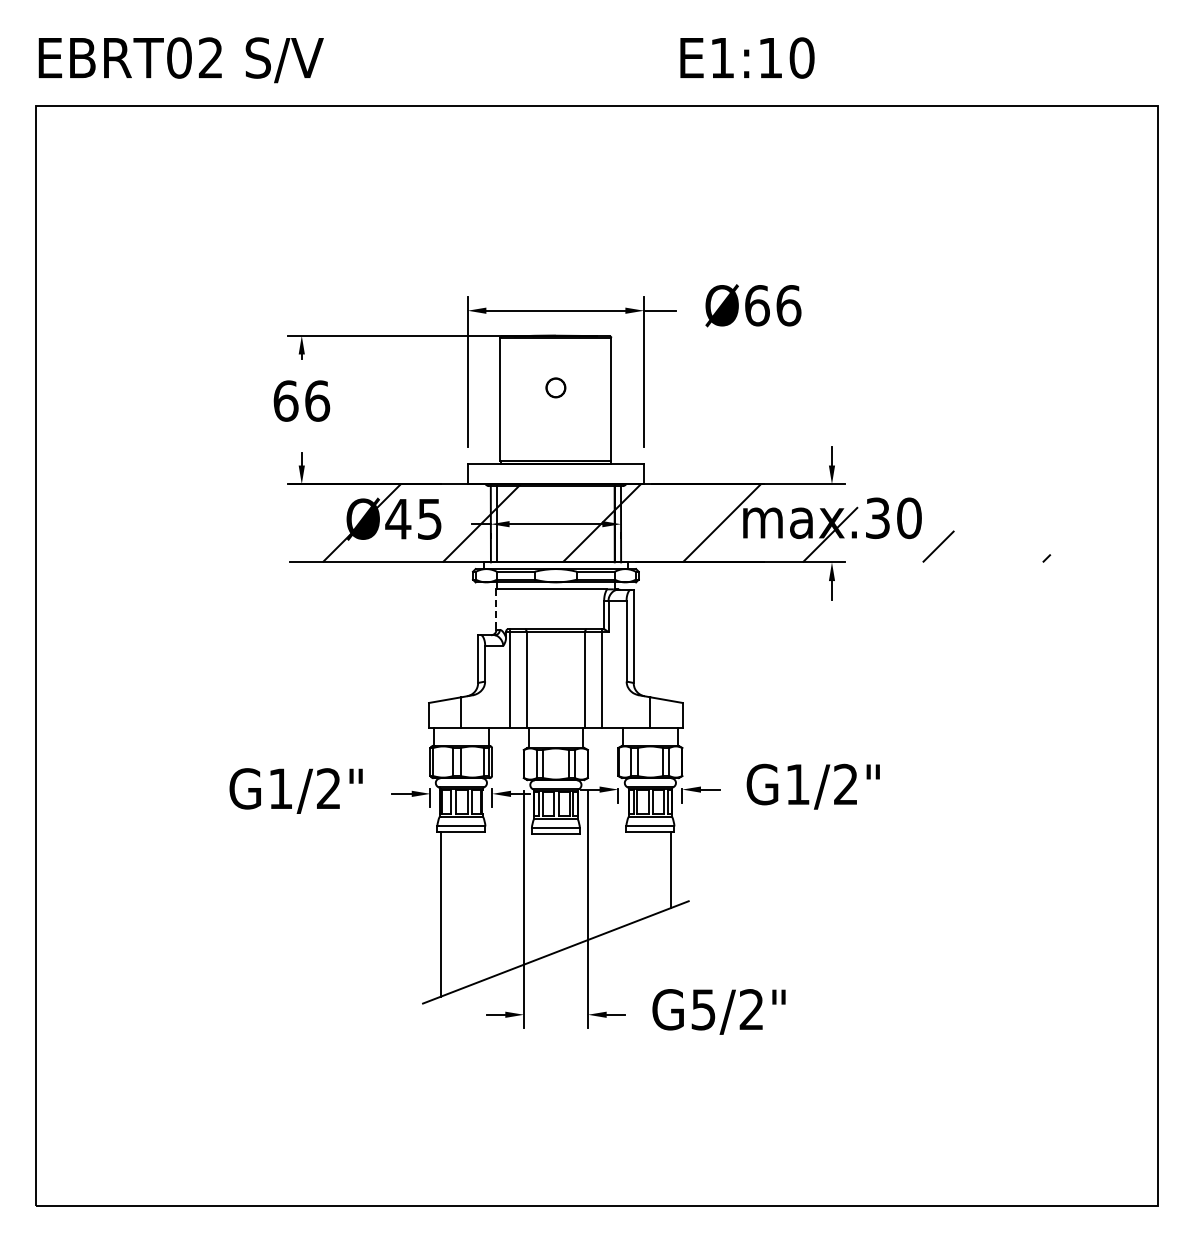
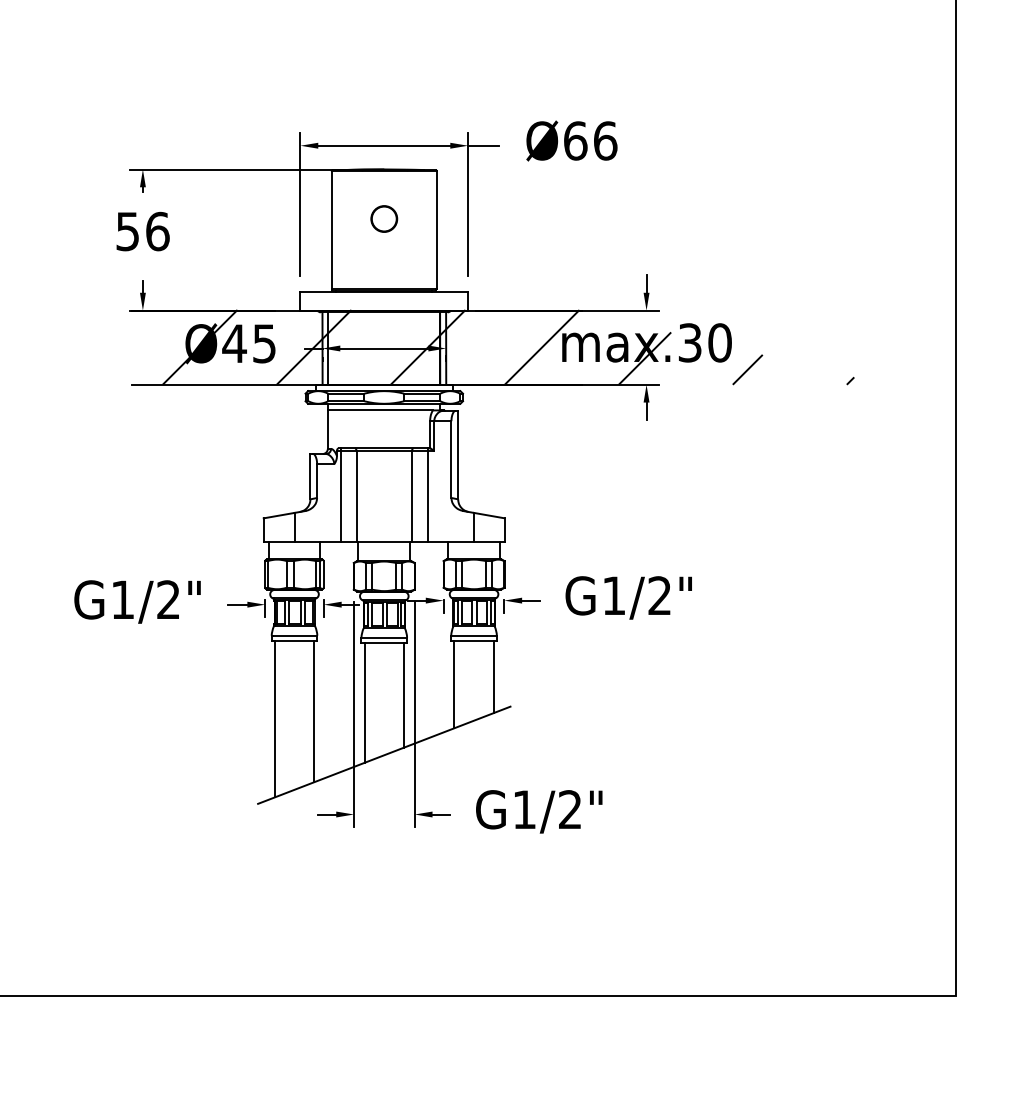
circle: (555, 387) -> (383, 218), size x1.43
text: (285, 400) -> (127, 231), 66 -> 56
line: (496, 610) -> (327, 430), dashed -> solid
line: (629, 877) -> (454, 684), added
line: (576, 888) -> (403, 694), added
line: (535, 896) -> (364, 702), added
line: (482, 905) -> (314, 710), added
text: (703, 1009) -> (524, 809), G5/2" -> G1/2"

